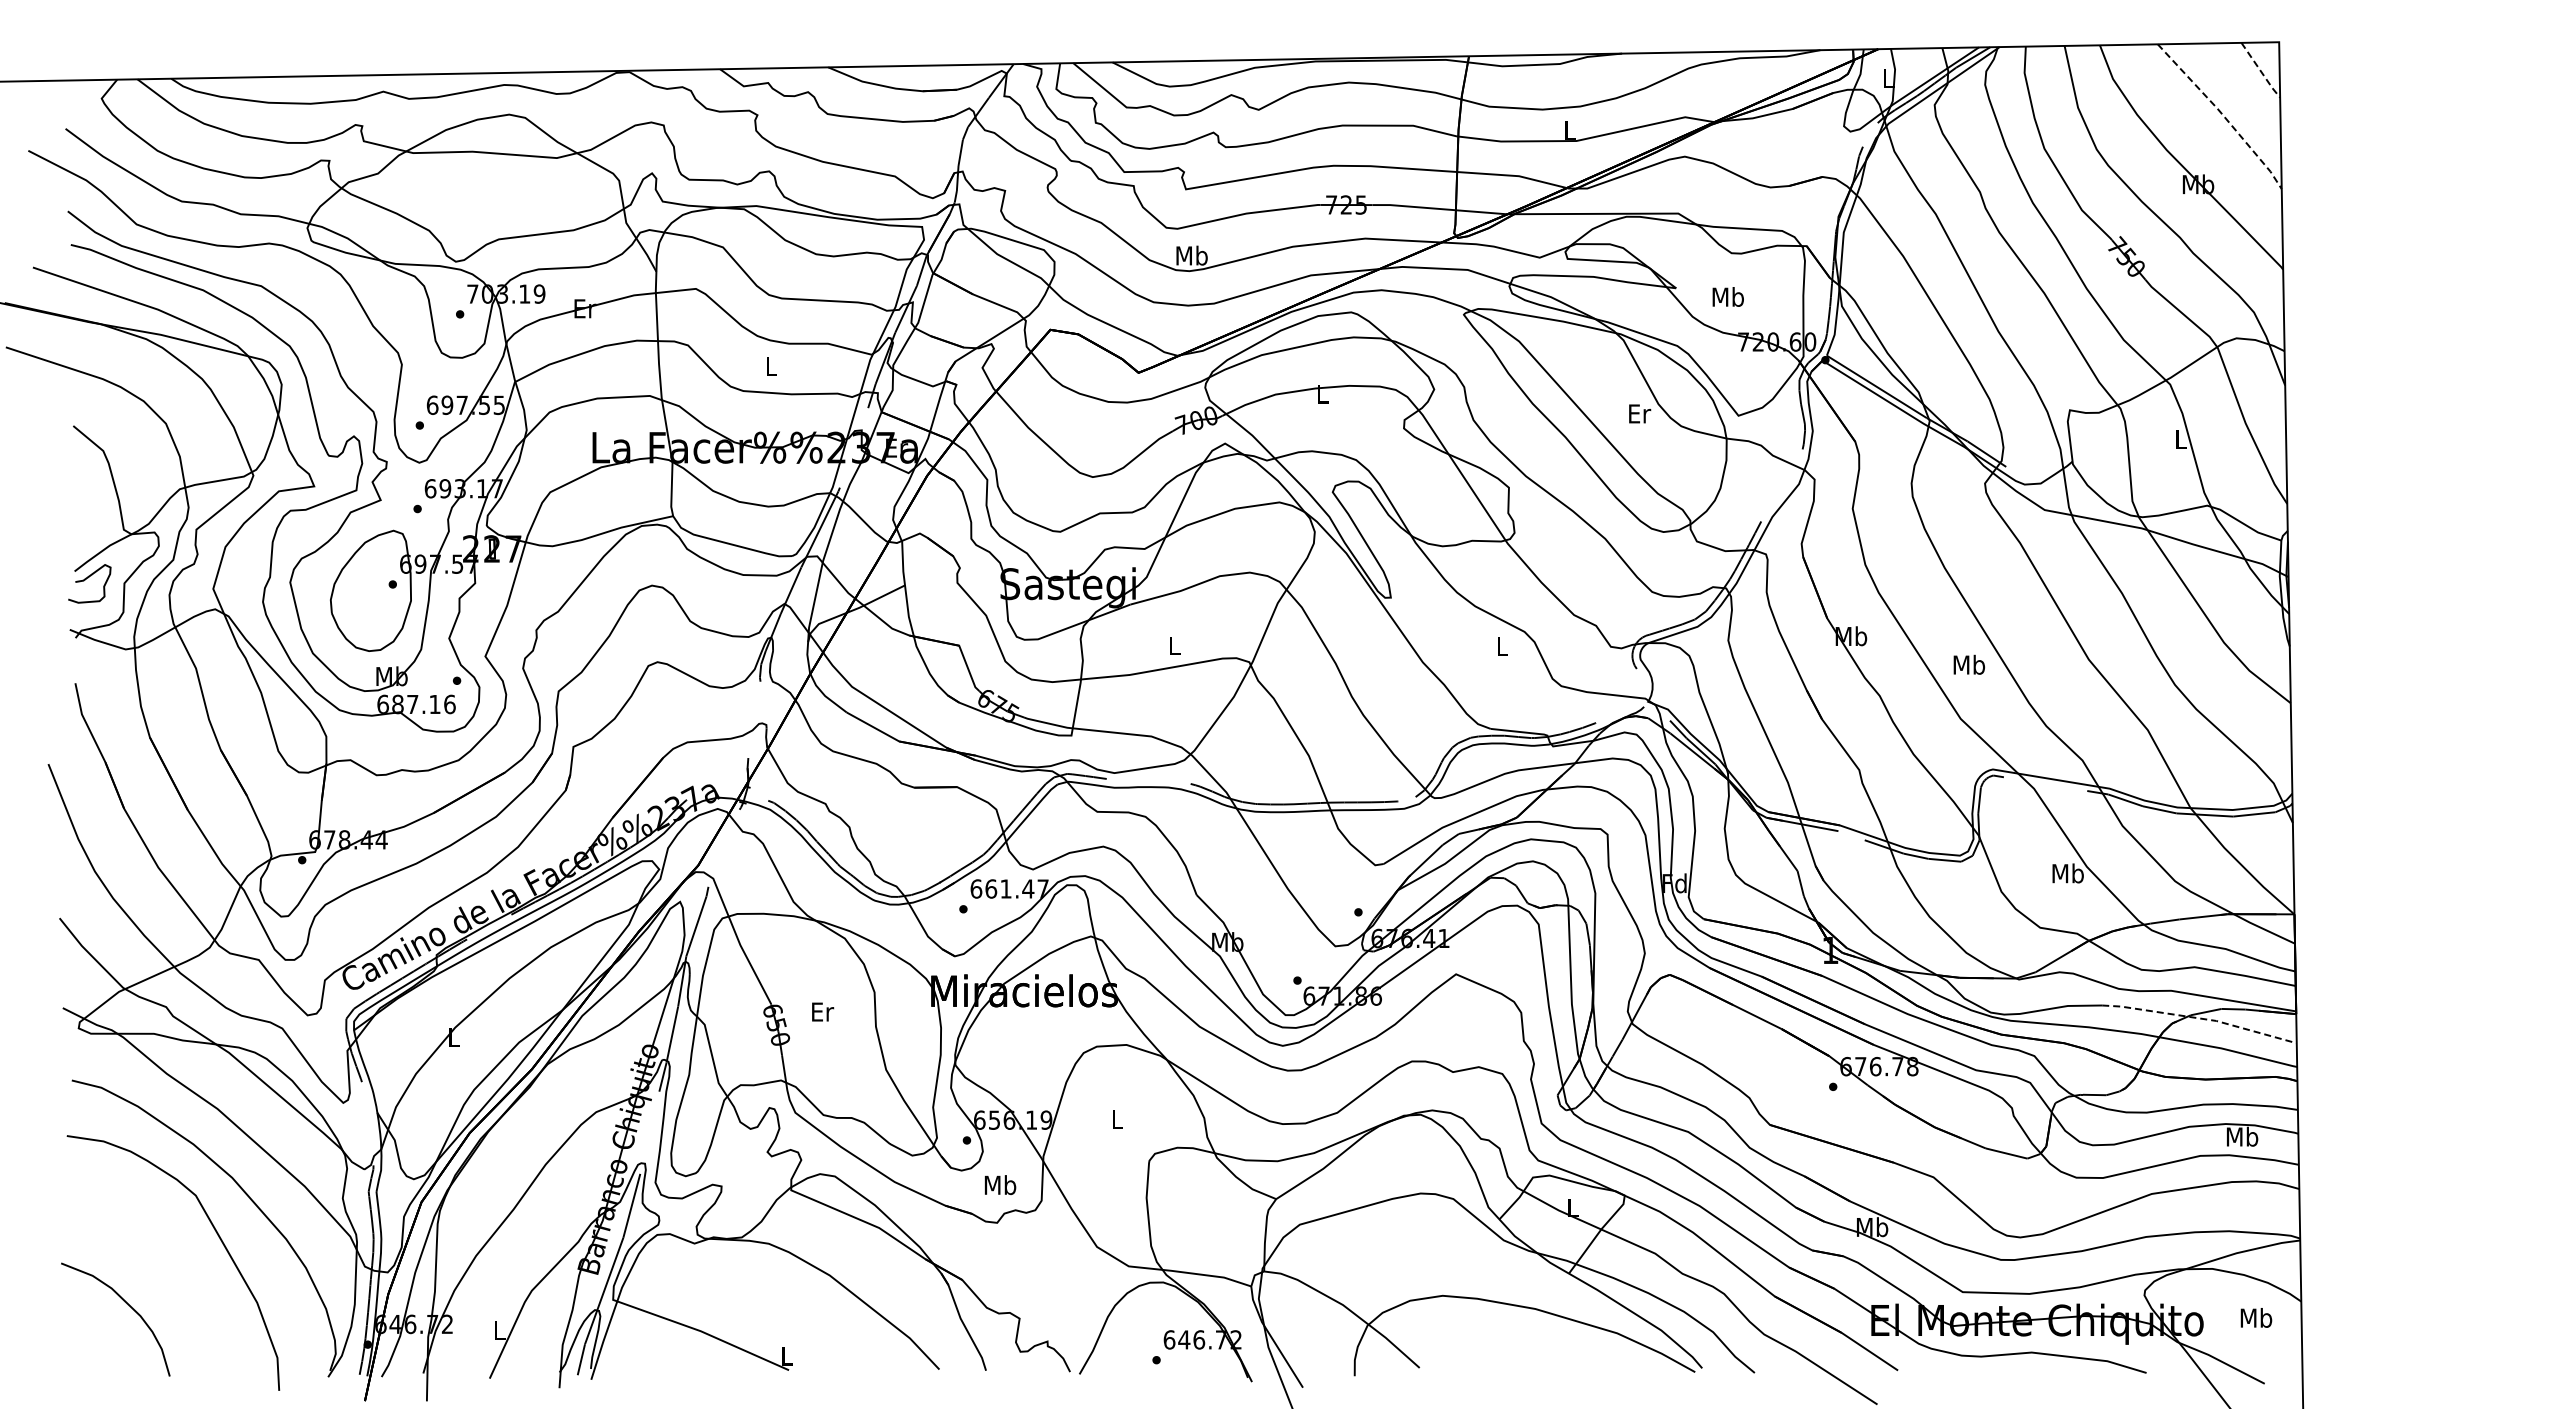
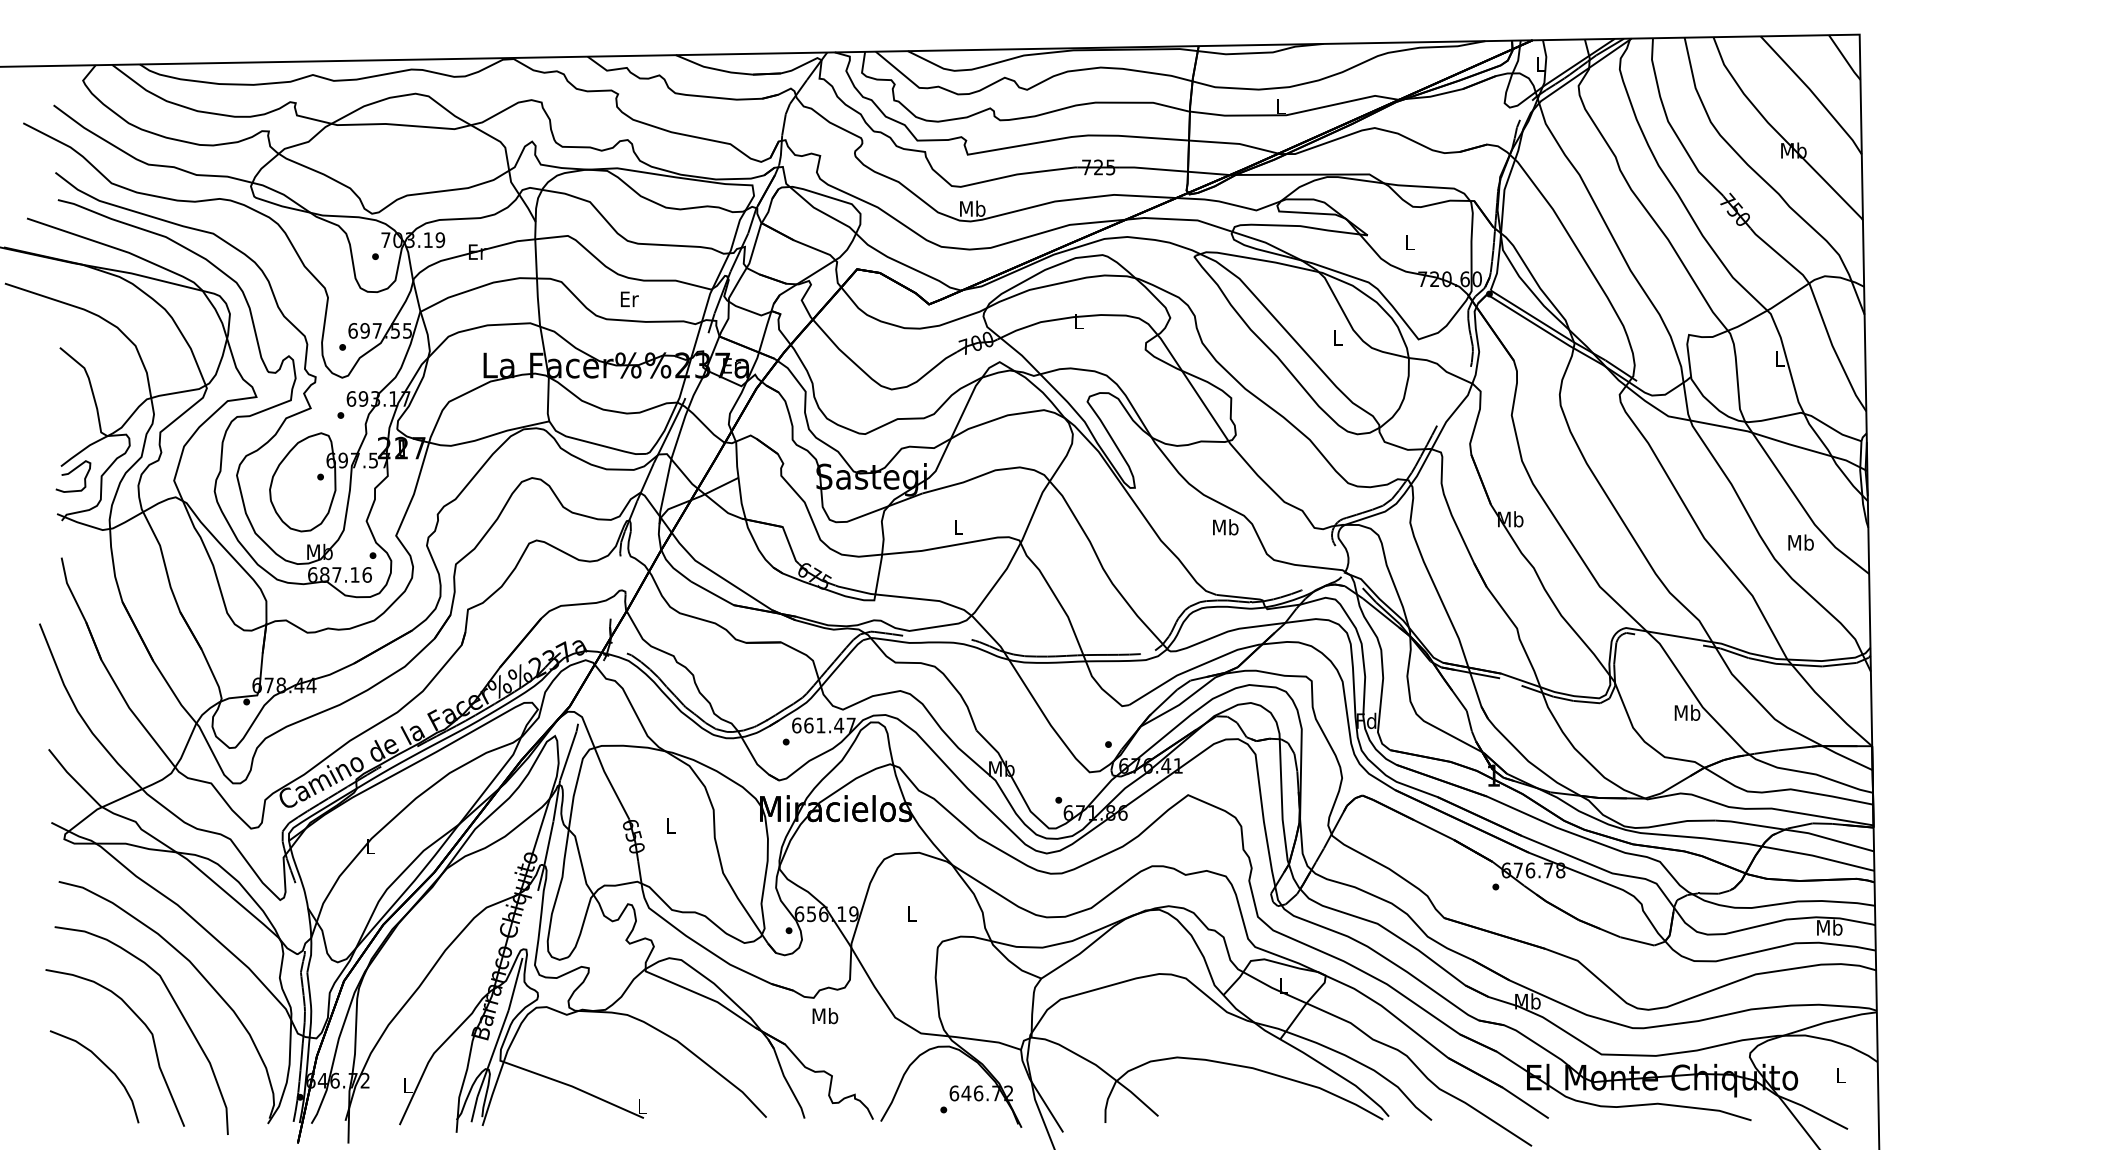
line: (2261, 71) -> (1845, 58), dashed -> solid
line: (2222, 114) -> (1813, 93), dashed -> solid
text: (1727, 296) -> (1409, 242), Mb -> L
text: (771, 366) -> (629, 299), L -> Er
text: (1640, 413) -> (1338, 337), Er -> L
text: (1501, 645) -> (1225, 526), L -> Mb
text: (1969, 664) -> (1801, 542), moved
text: (823, 1011) -> (672, 825), Er -> L
line: (2200, 1018) -> (1795, 831), dashed -> solid
text: (1000, 1184) -> (825, 1015), moved
curve: (172, 1251) -> (140, 1021), added
text: (2256, 1317) -> (1841, 1075), Mb -> L

